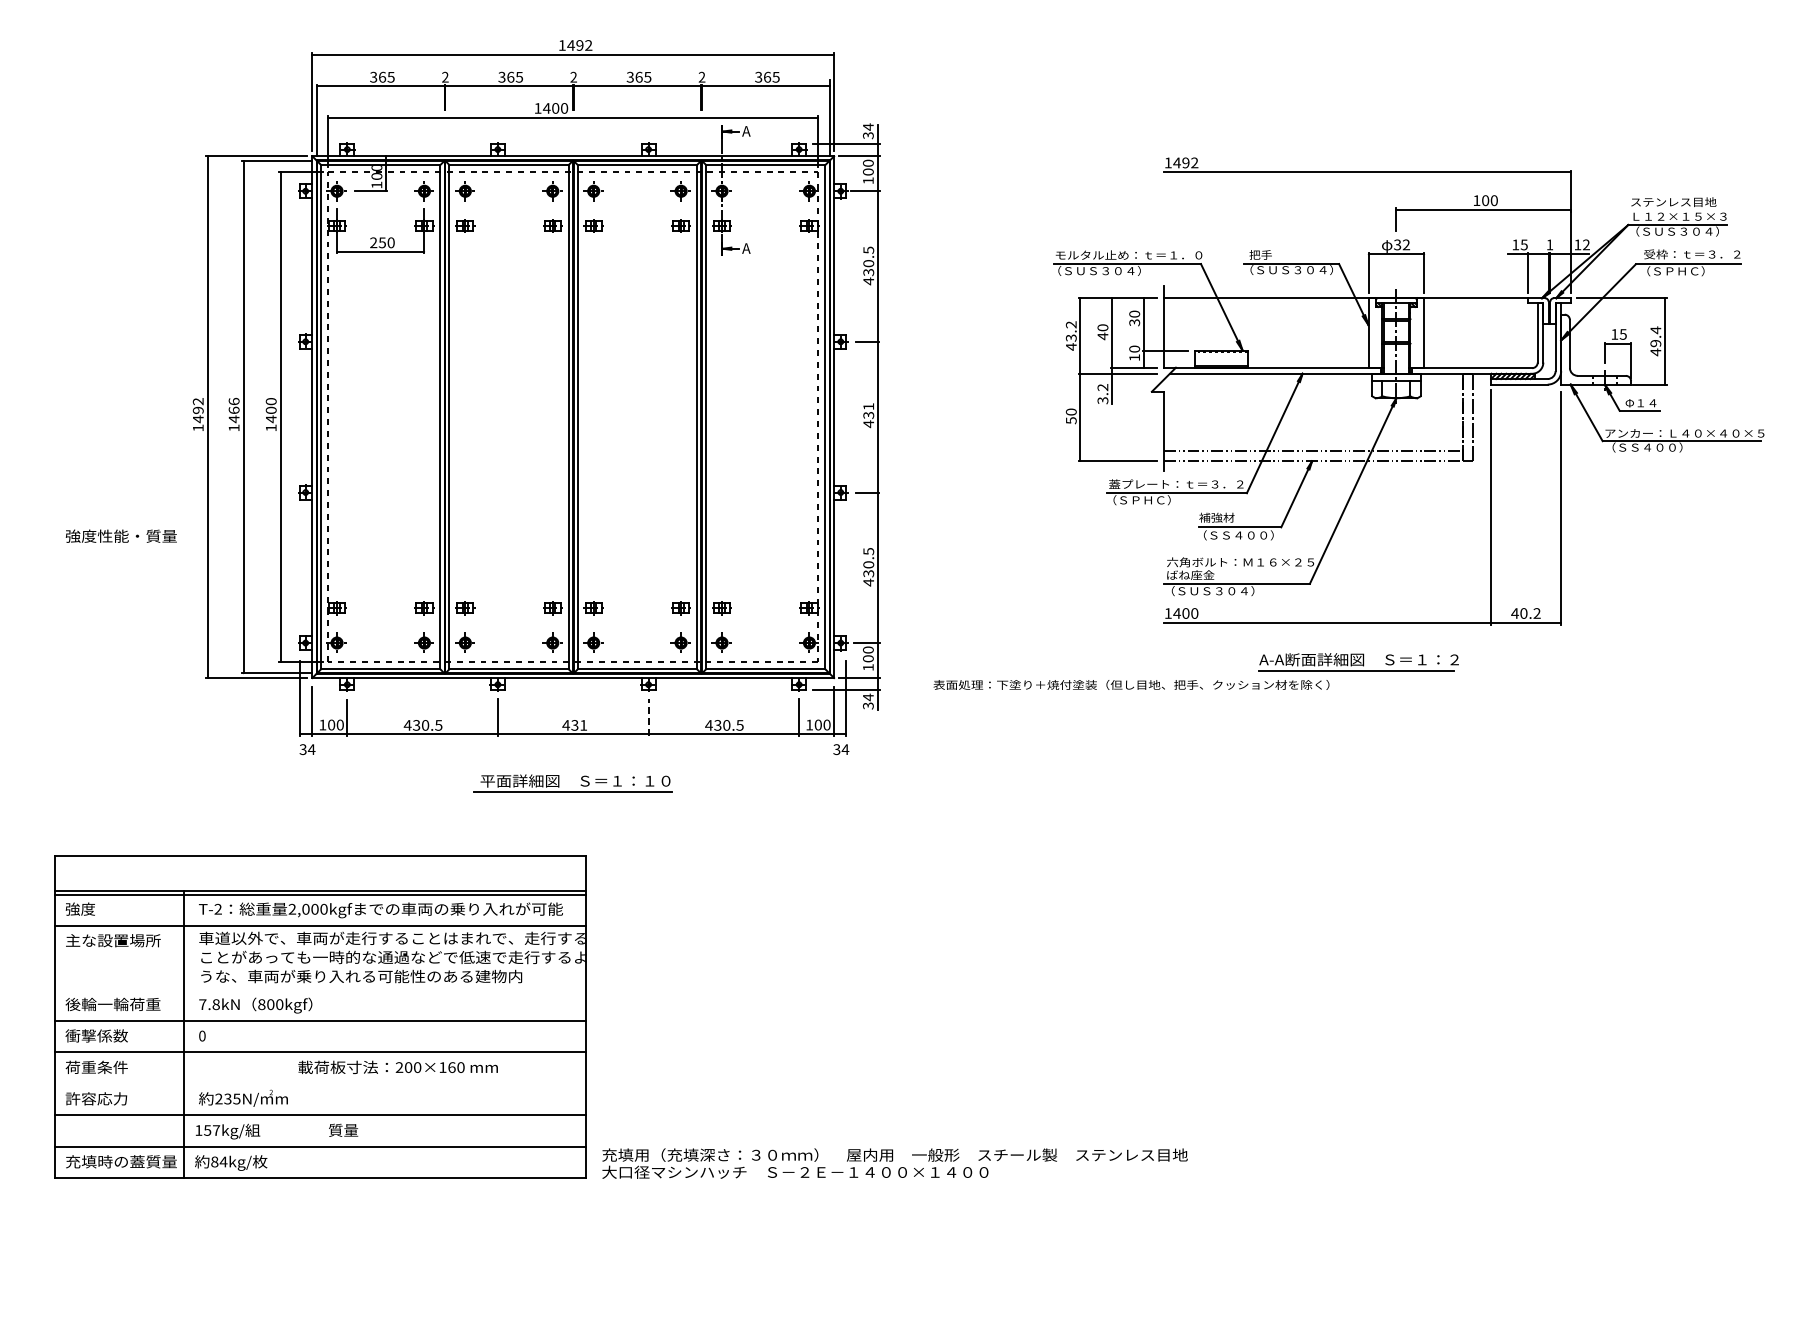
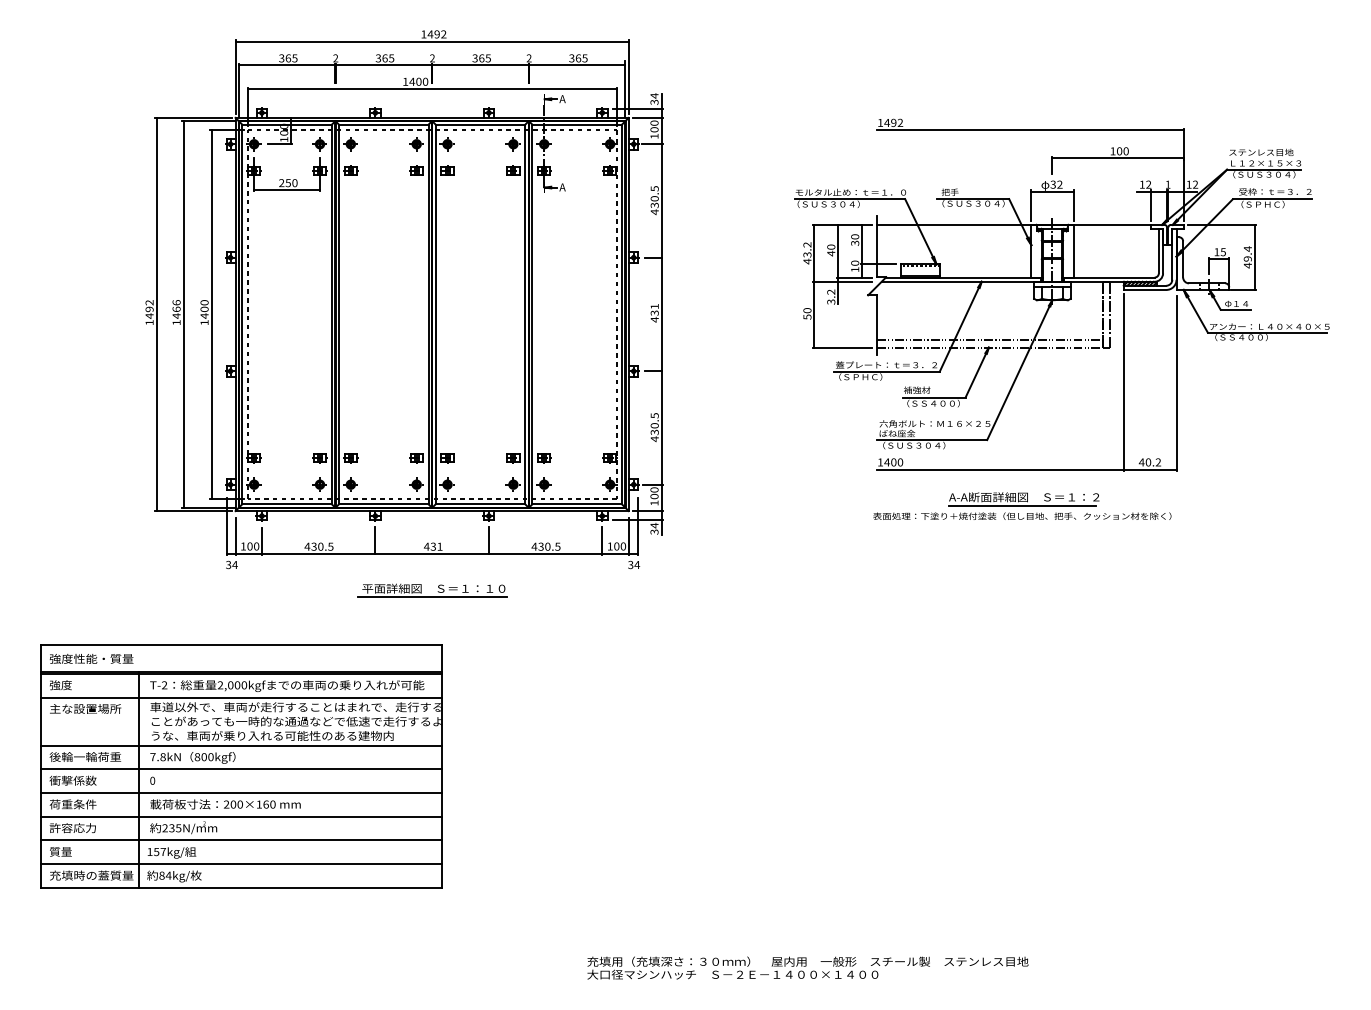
text: (1523, 244) -> (1148, 184), 15 -> 12
text: (120, 535) -> (90, 658), moved
text: (1131, 684) -> (1022, 515), moved
line: (648, 716) -> (488, 540), dashed -> solid
line: (320, 989) -> (241, 745), added
text: (397, 1066) -> (225, 803), moved
line: (320, 1083) -> (241, 816), added
text: (343, 1129) -> (60, 851), moved
text: (894, 1163) -> (807, 968), moved

